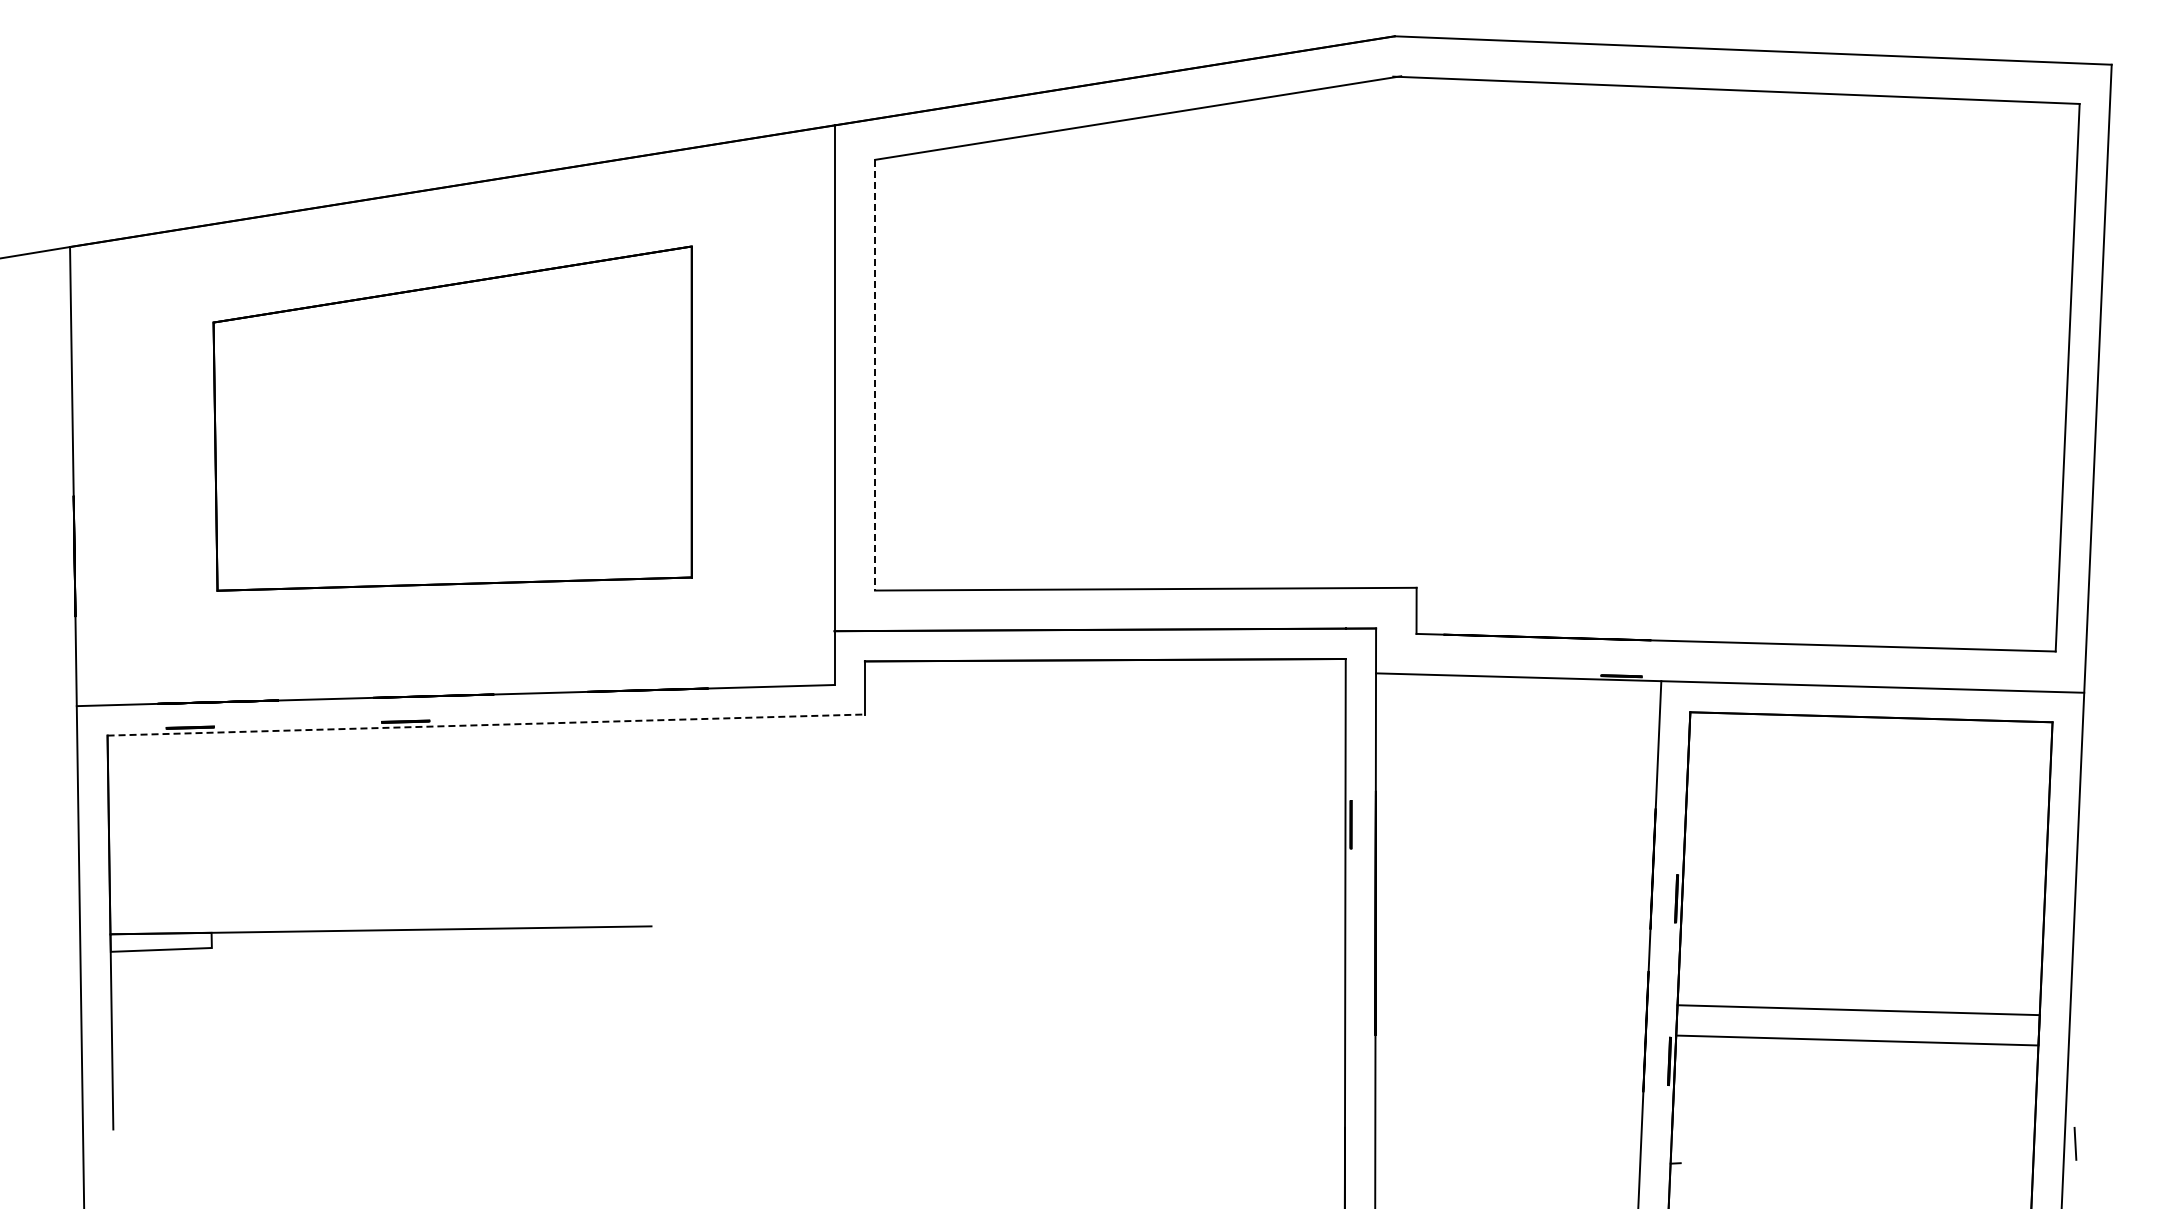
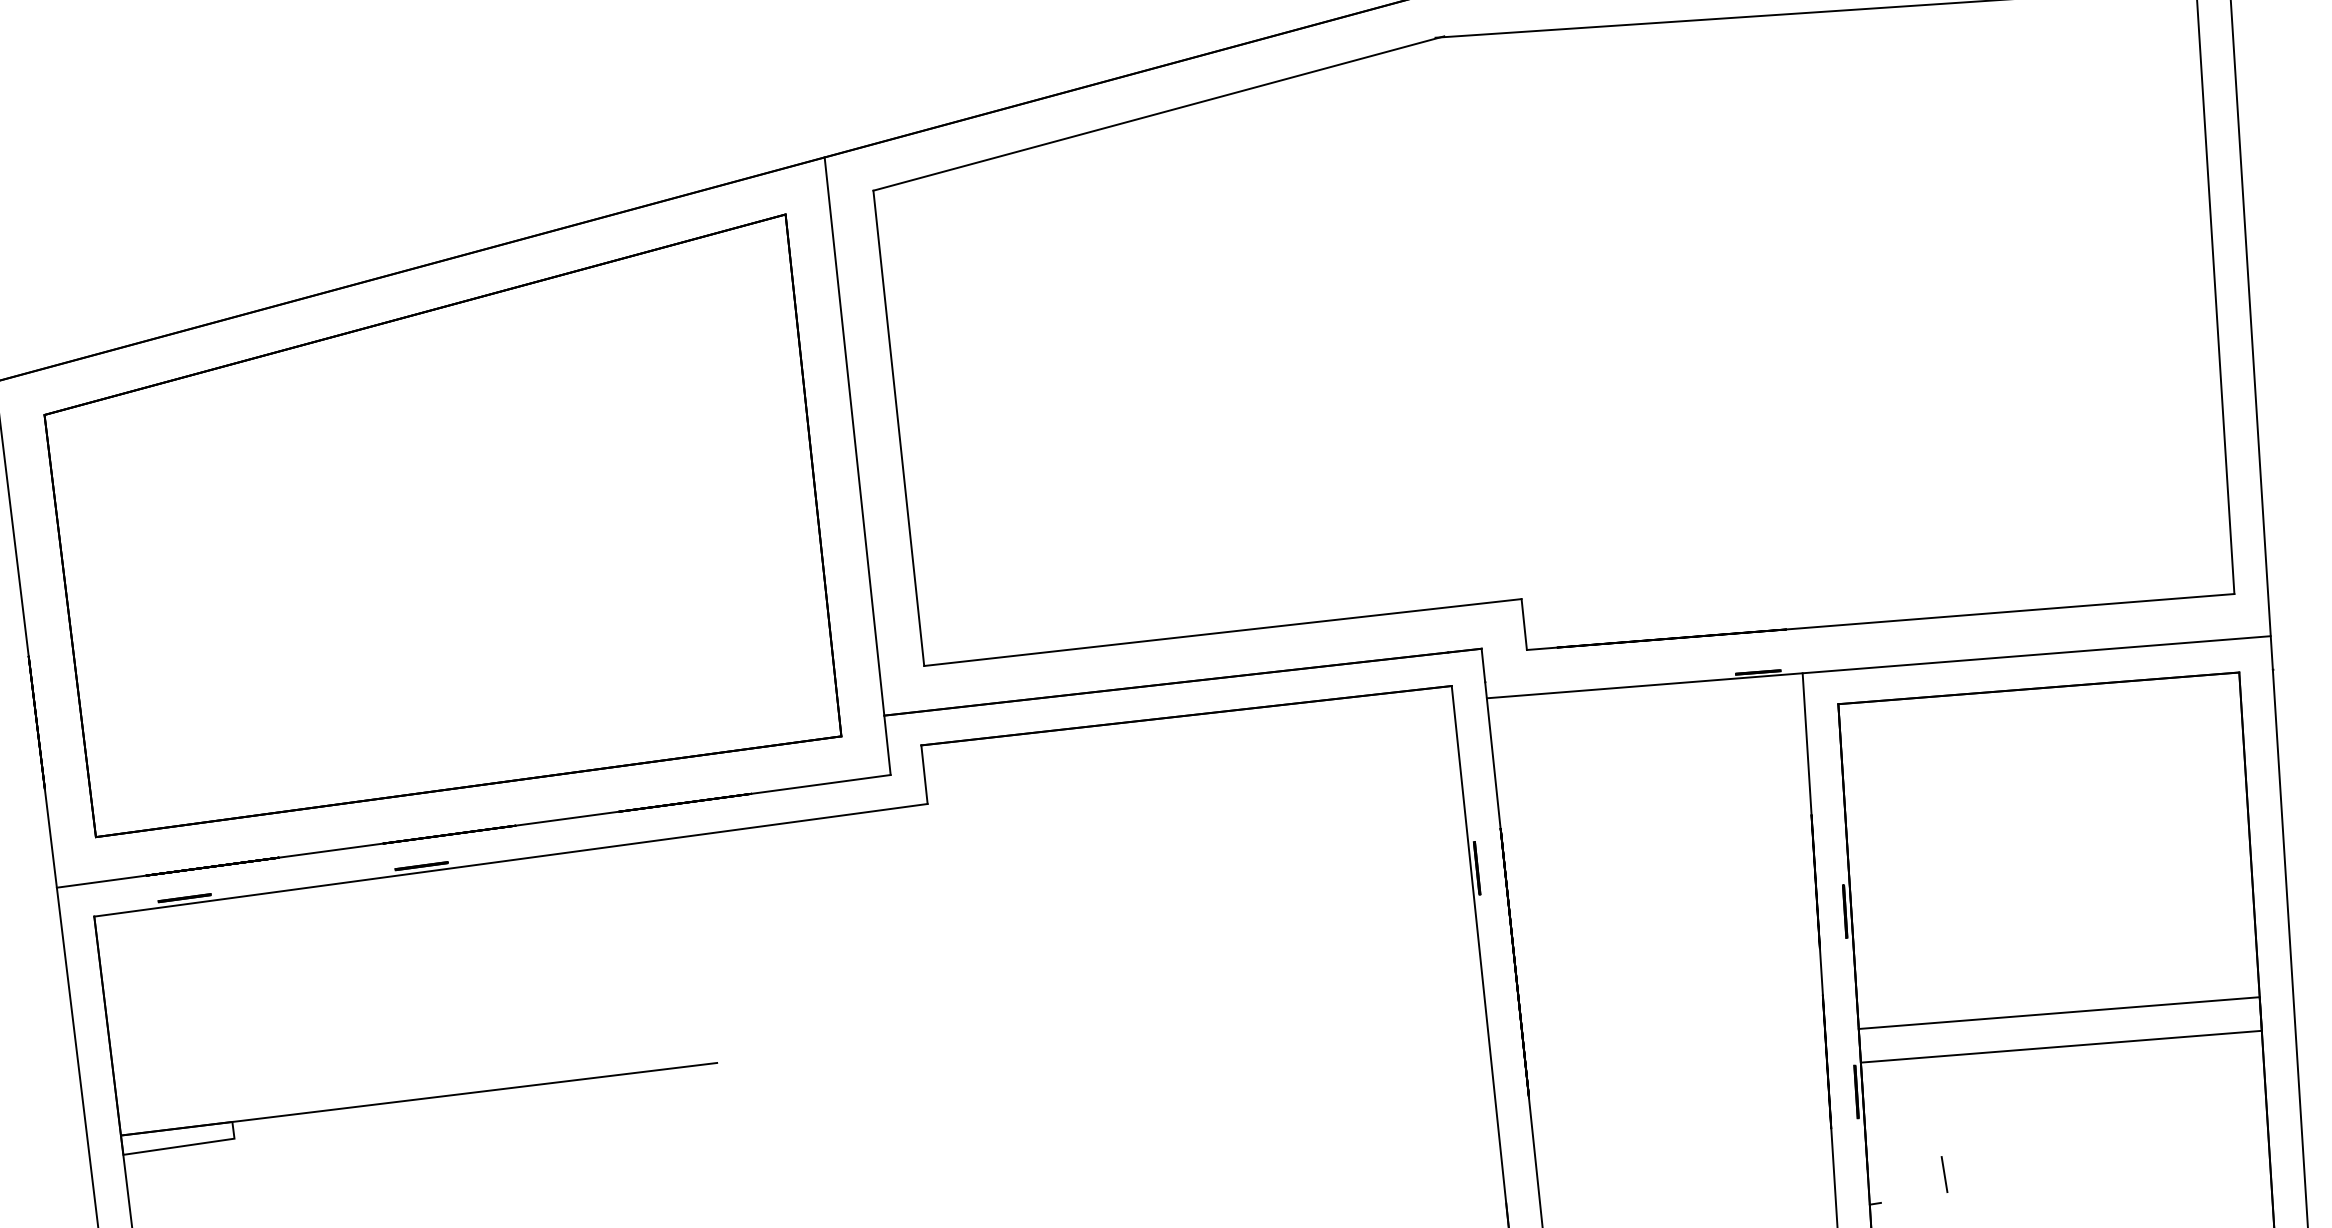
line: (875, 375) -> (899, 428), dashed -> solid
part: (452, 418) -> (437, 525), size x1.43
line: (486, 725) -> (511, 860), dashed -> solid
line: (2075, 1143) -> (1944, 1174), moved

